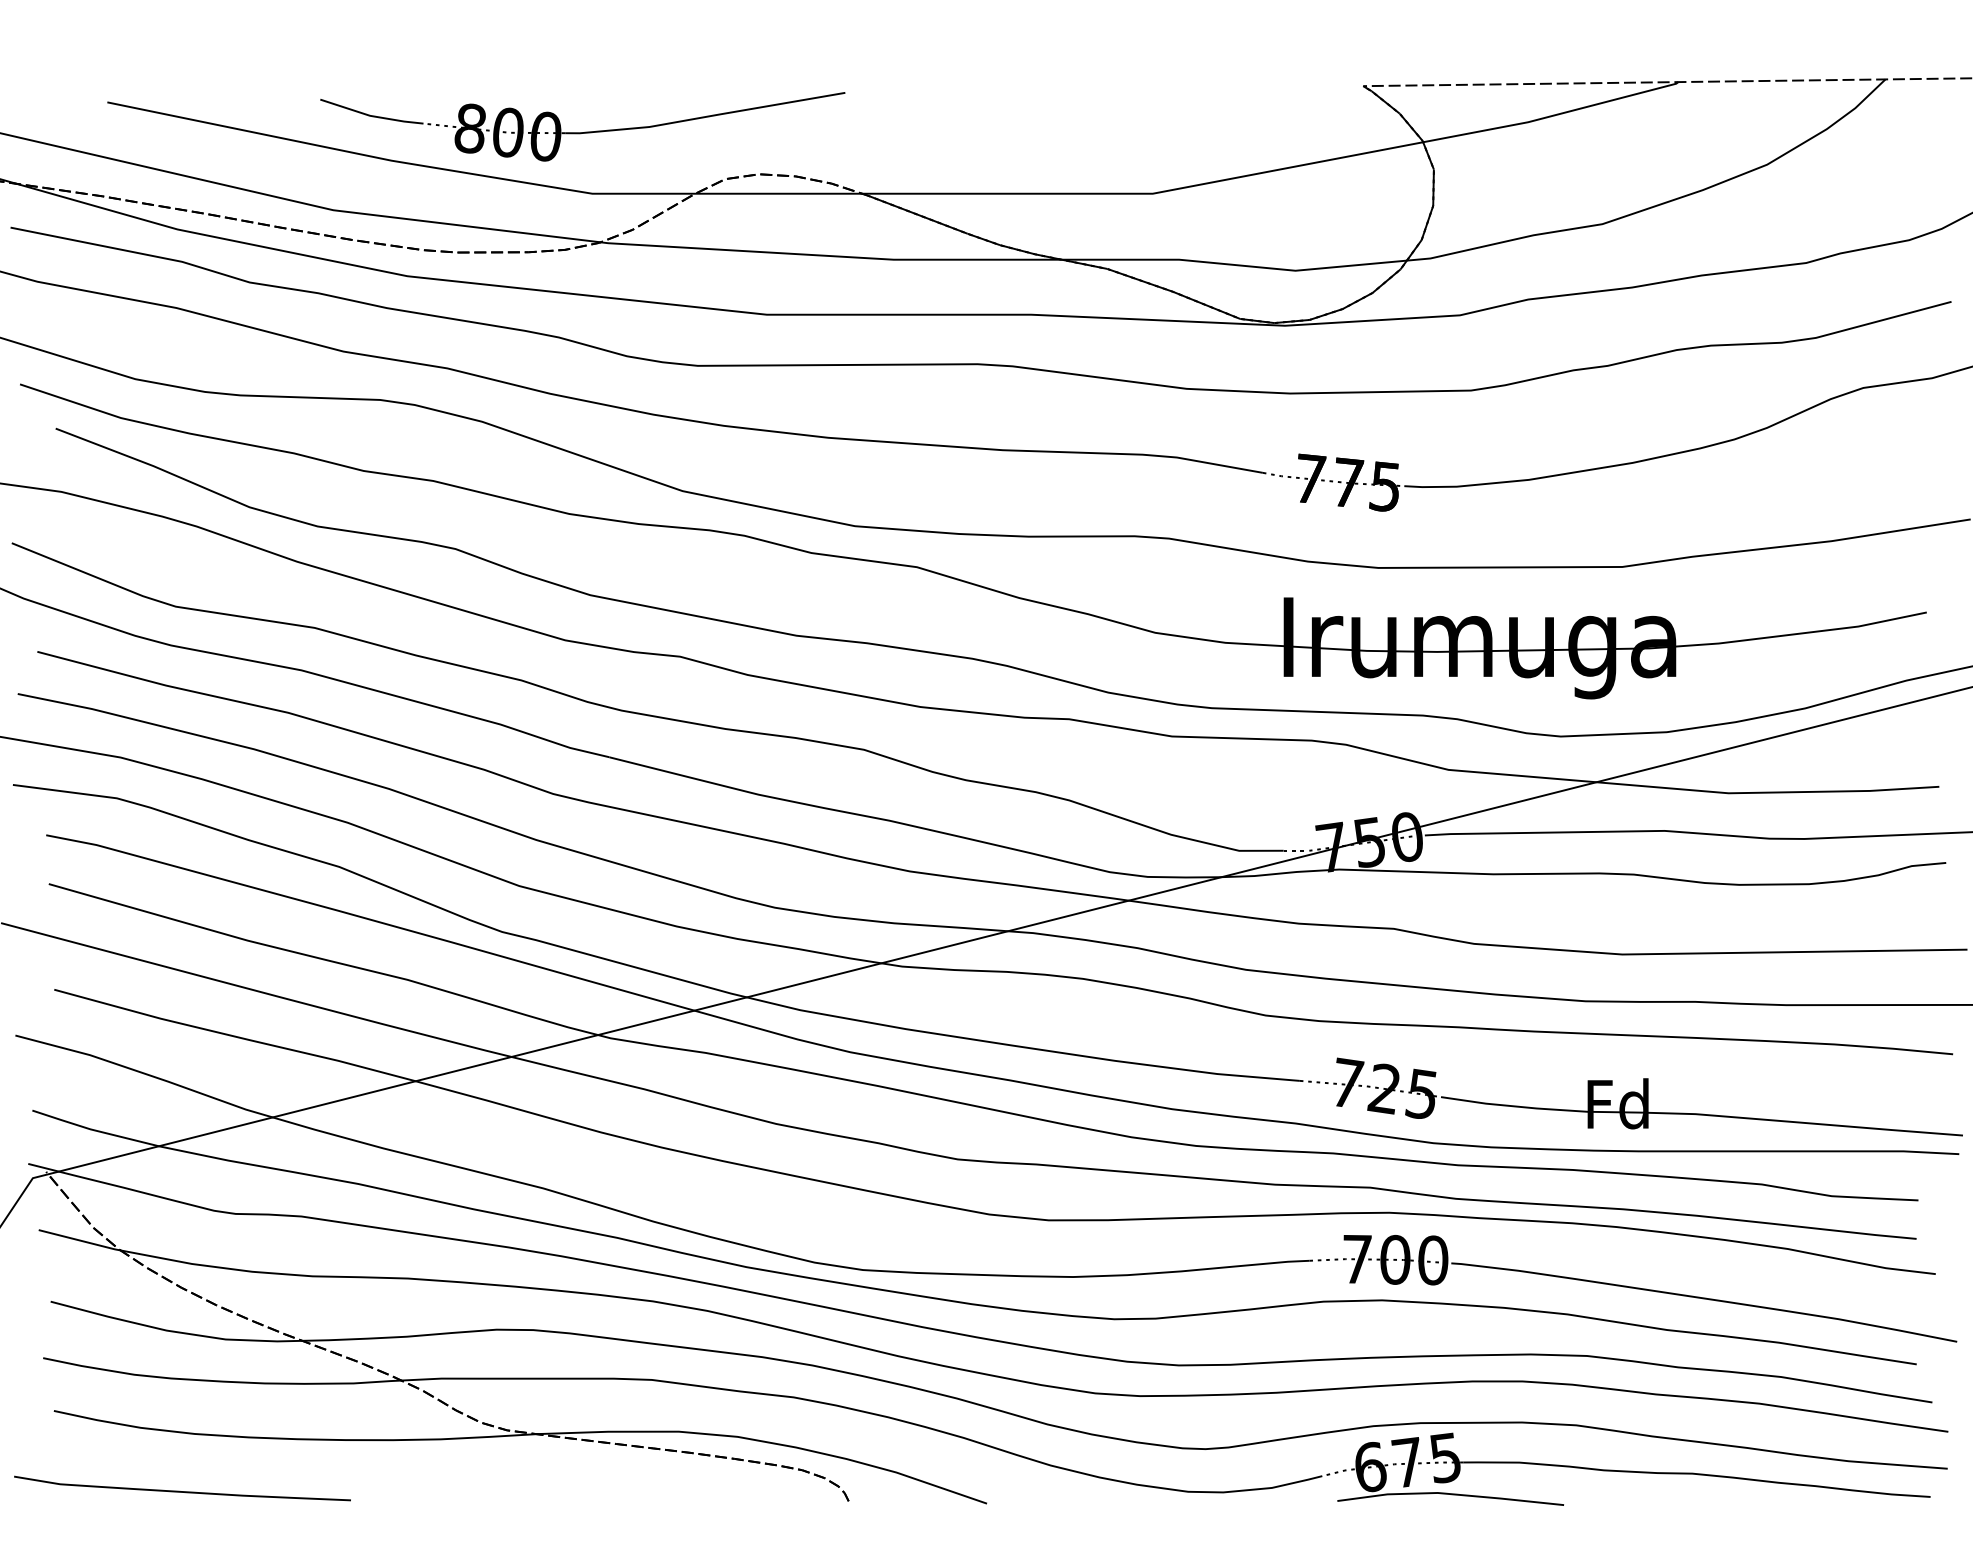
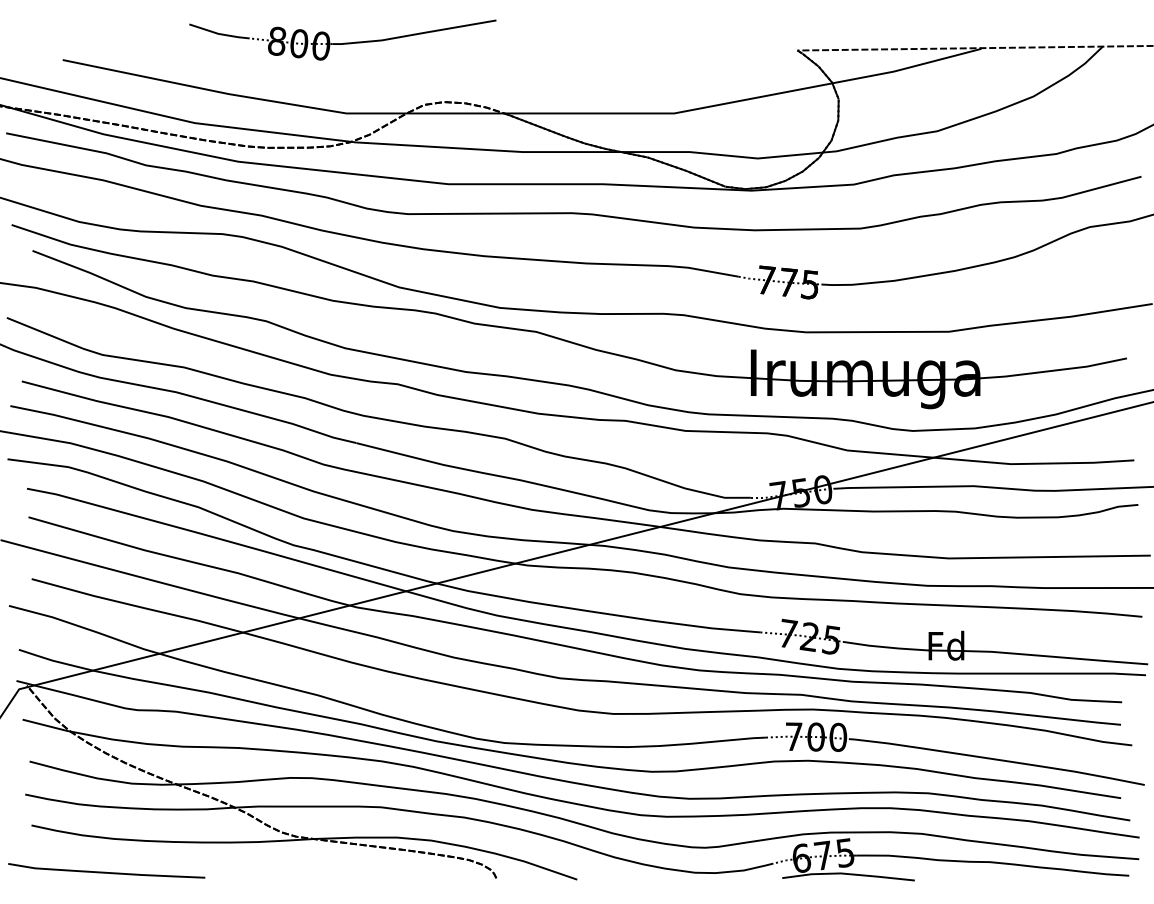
part: (582, 125) -> (342, 39), moved

